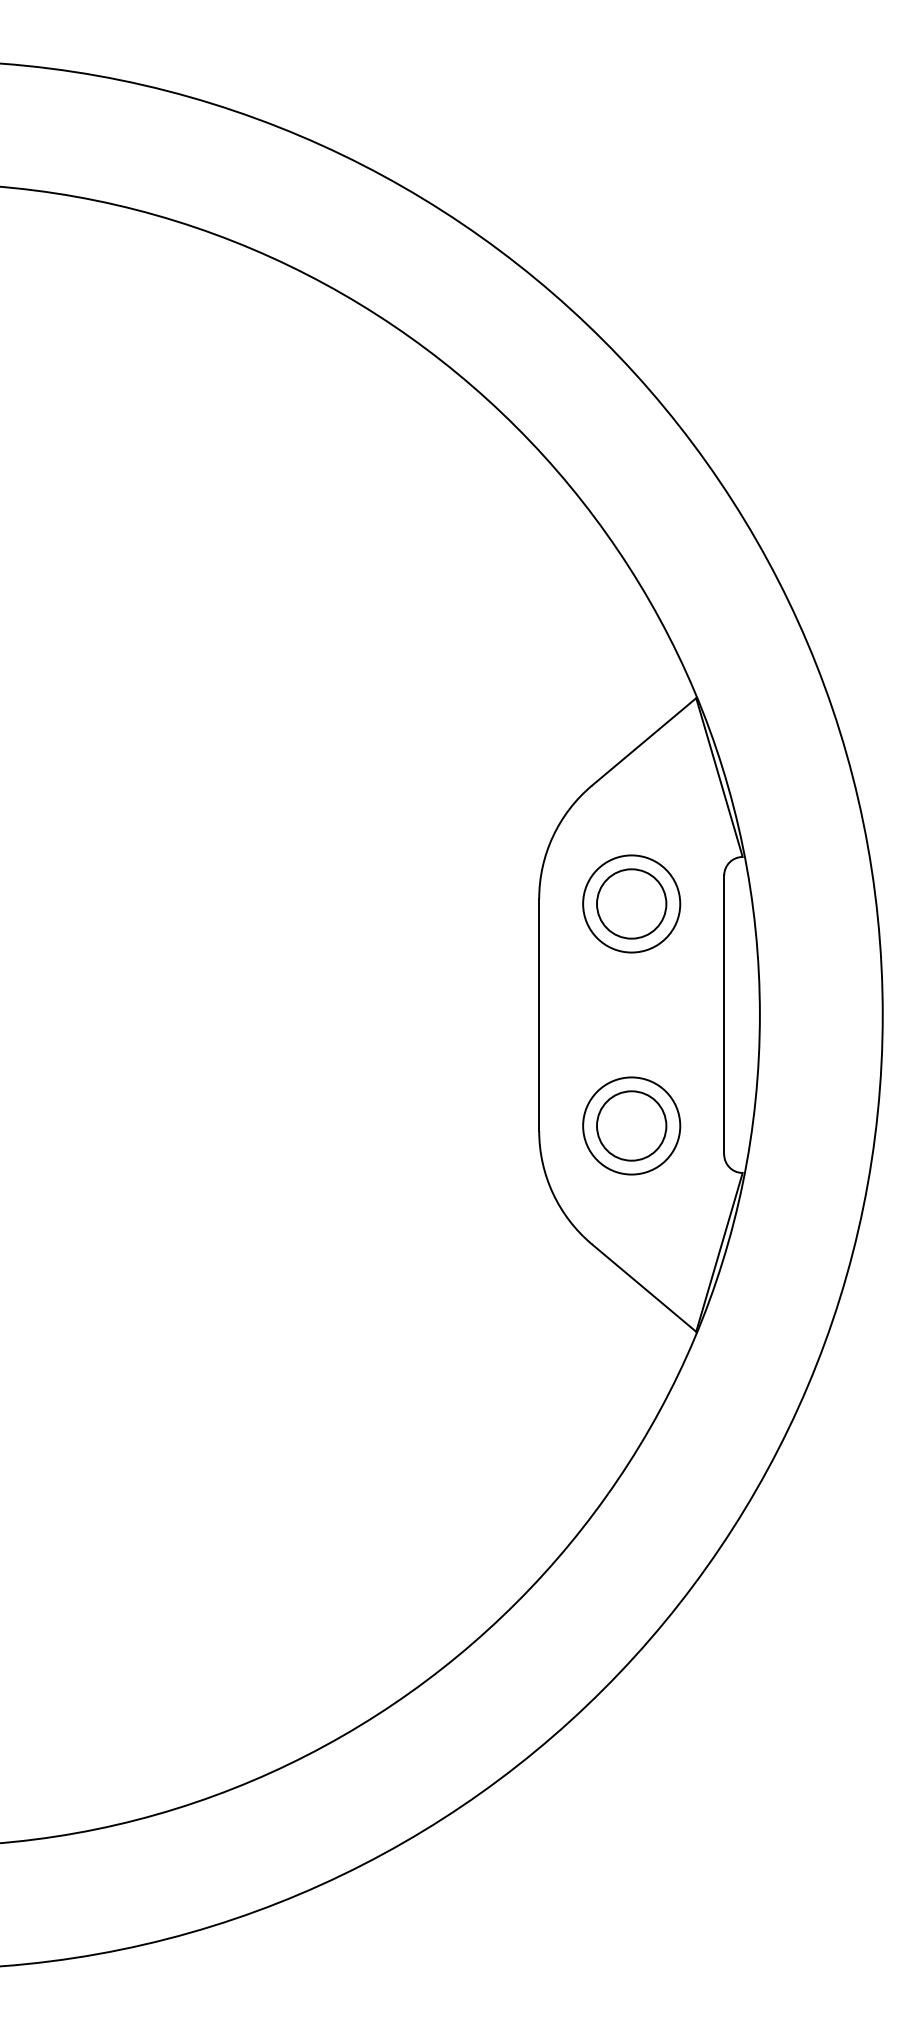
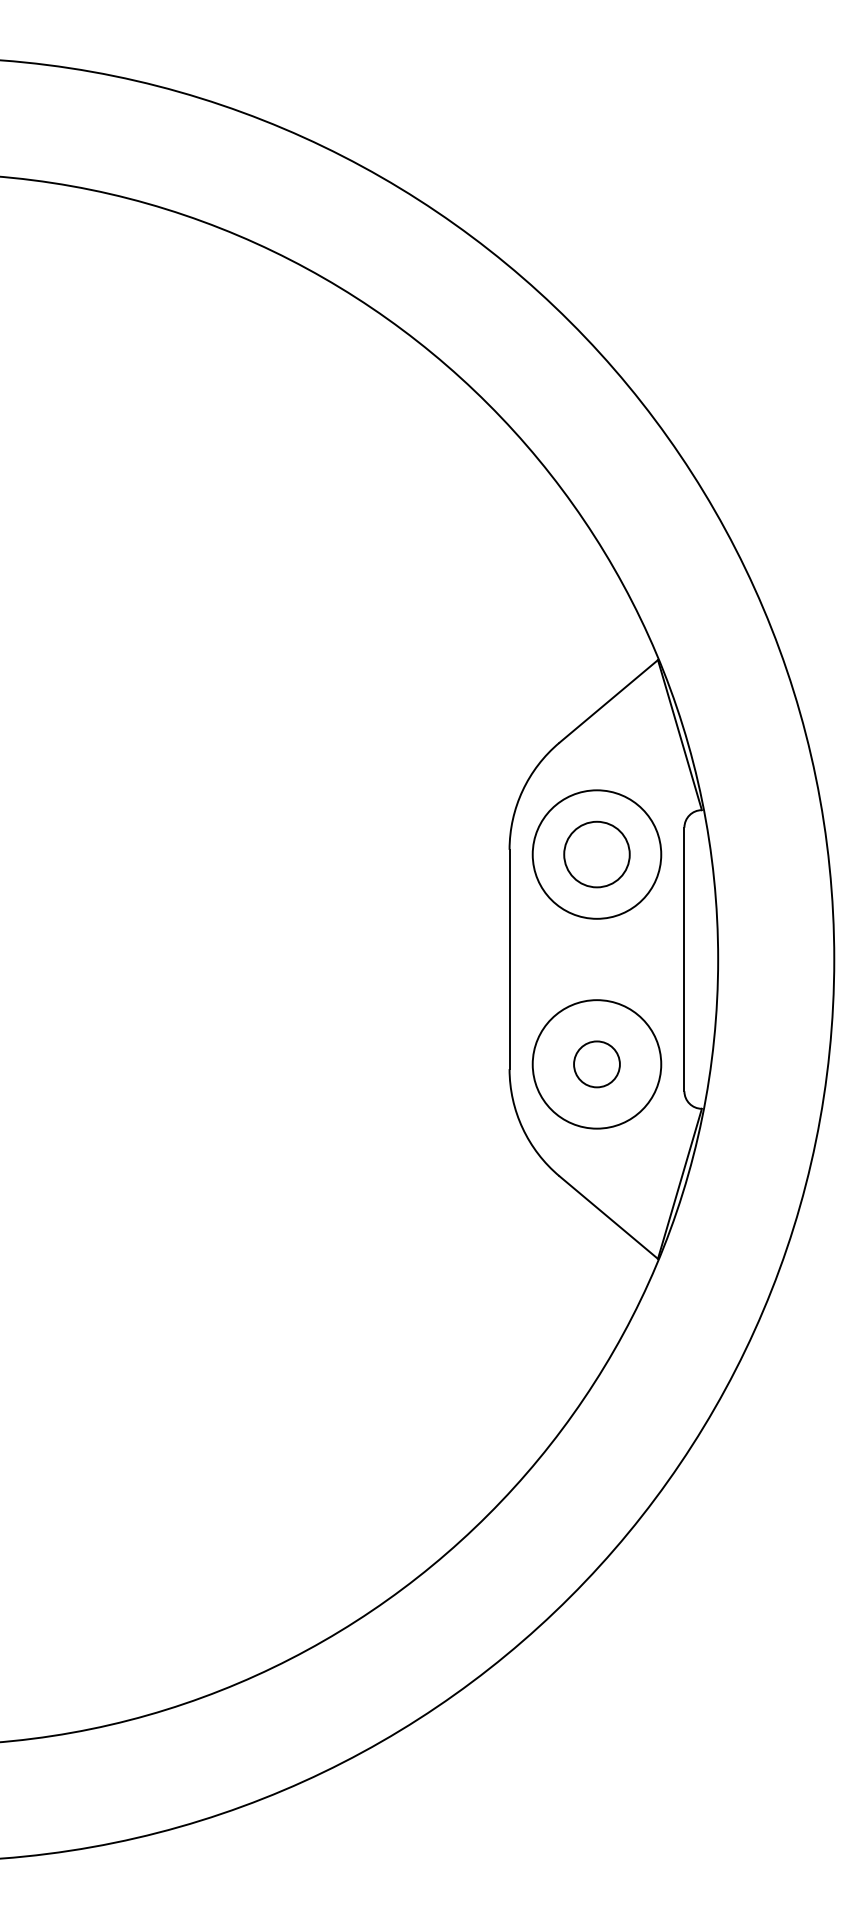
circle: (631, 903) -> (596, 854), size x1.4
circle: (631, 1125) -> (596, 1063), size x0.7
circle: (631, 1125) -> (596, 1063), size x1.4

